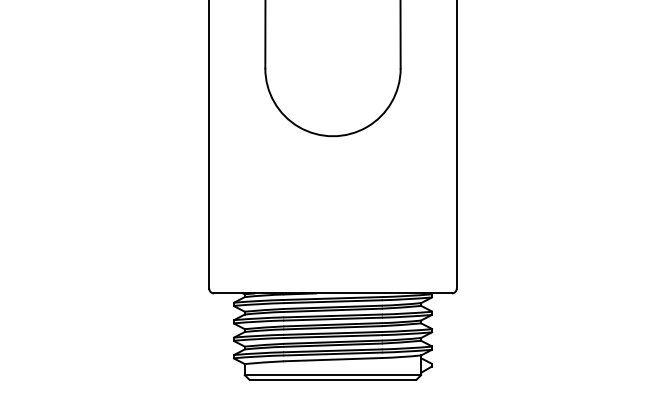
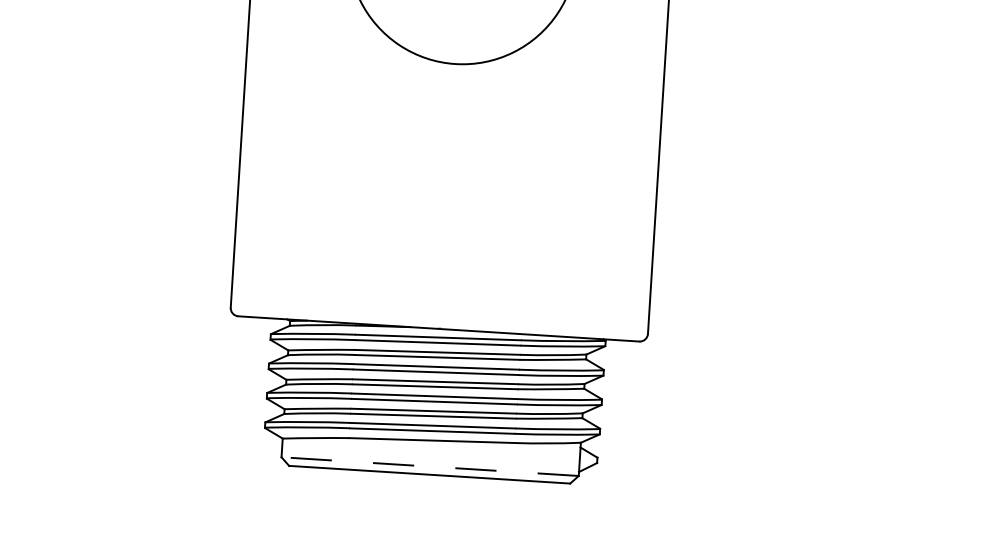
line: (332, 375) -> (429, 467), solid -> dashed

